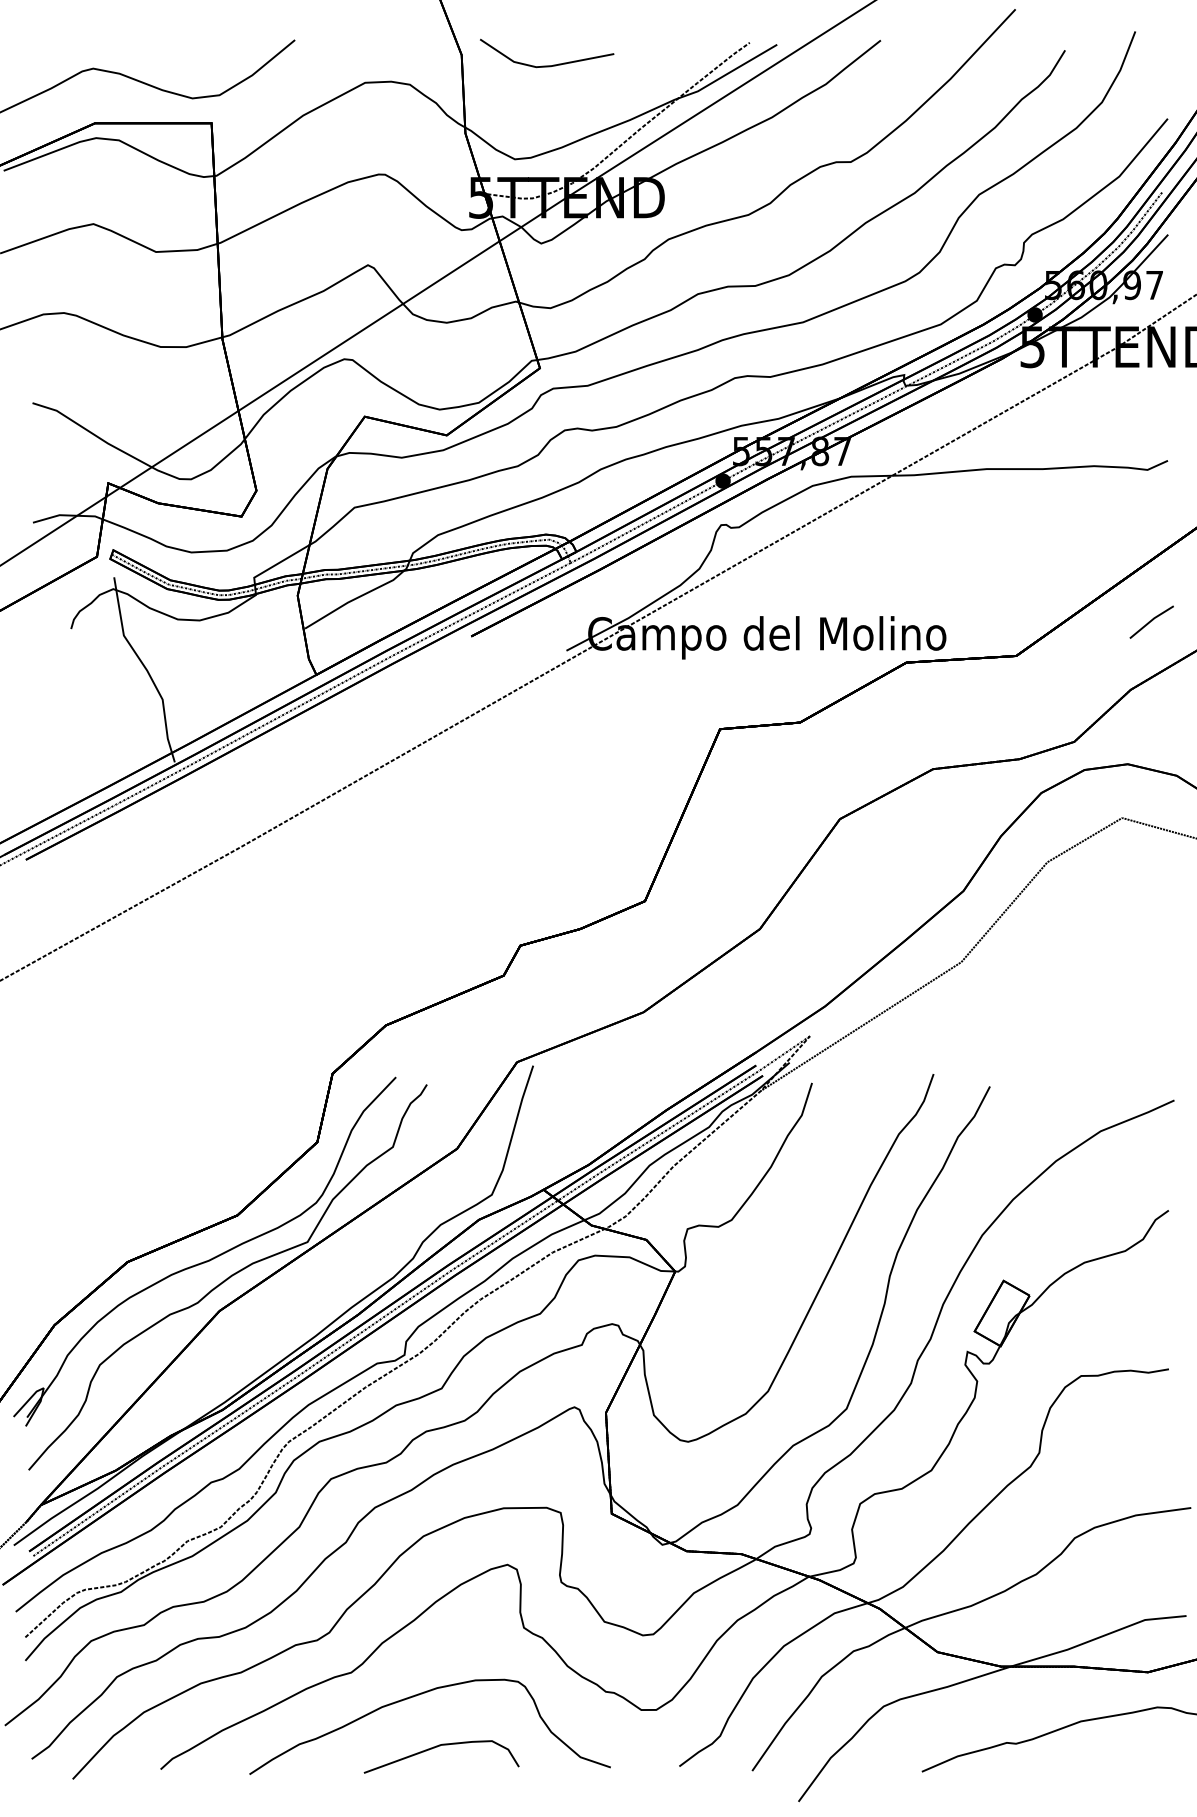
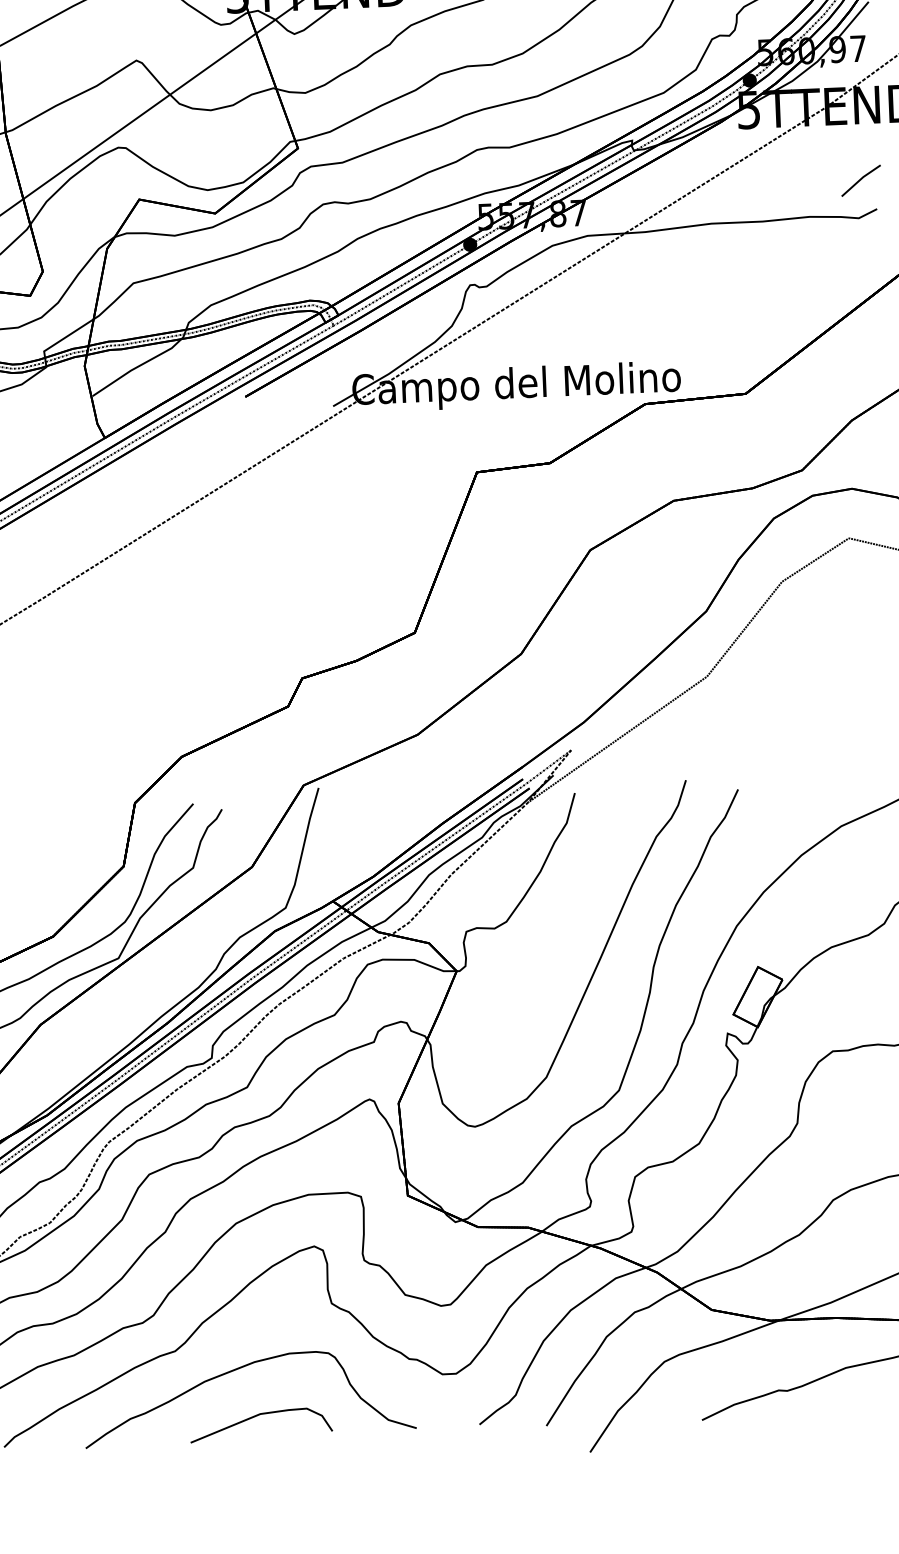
line: (1151, 621) -> (860, 180), moved

